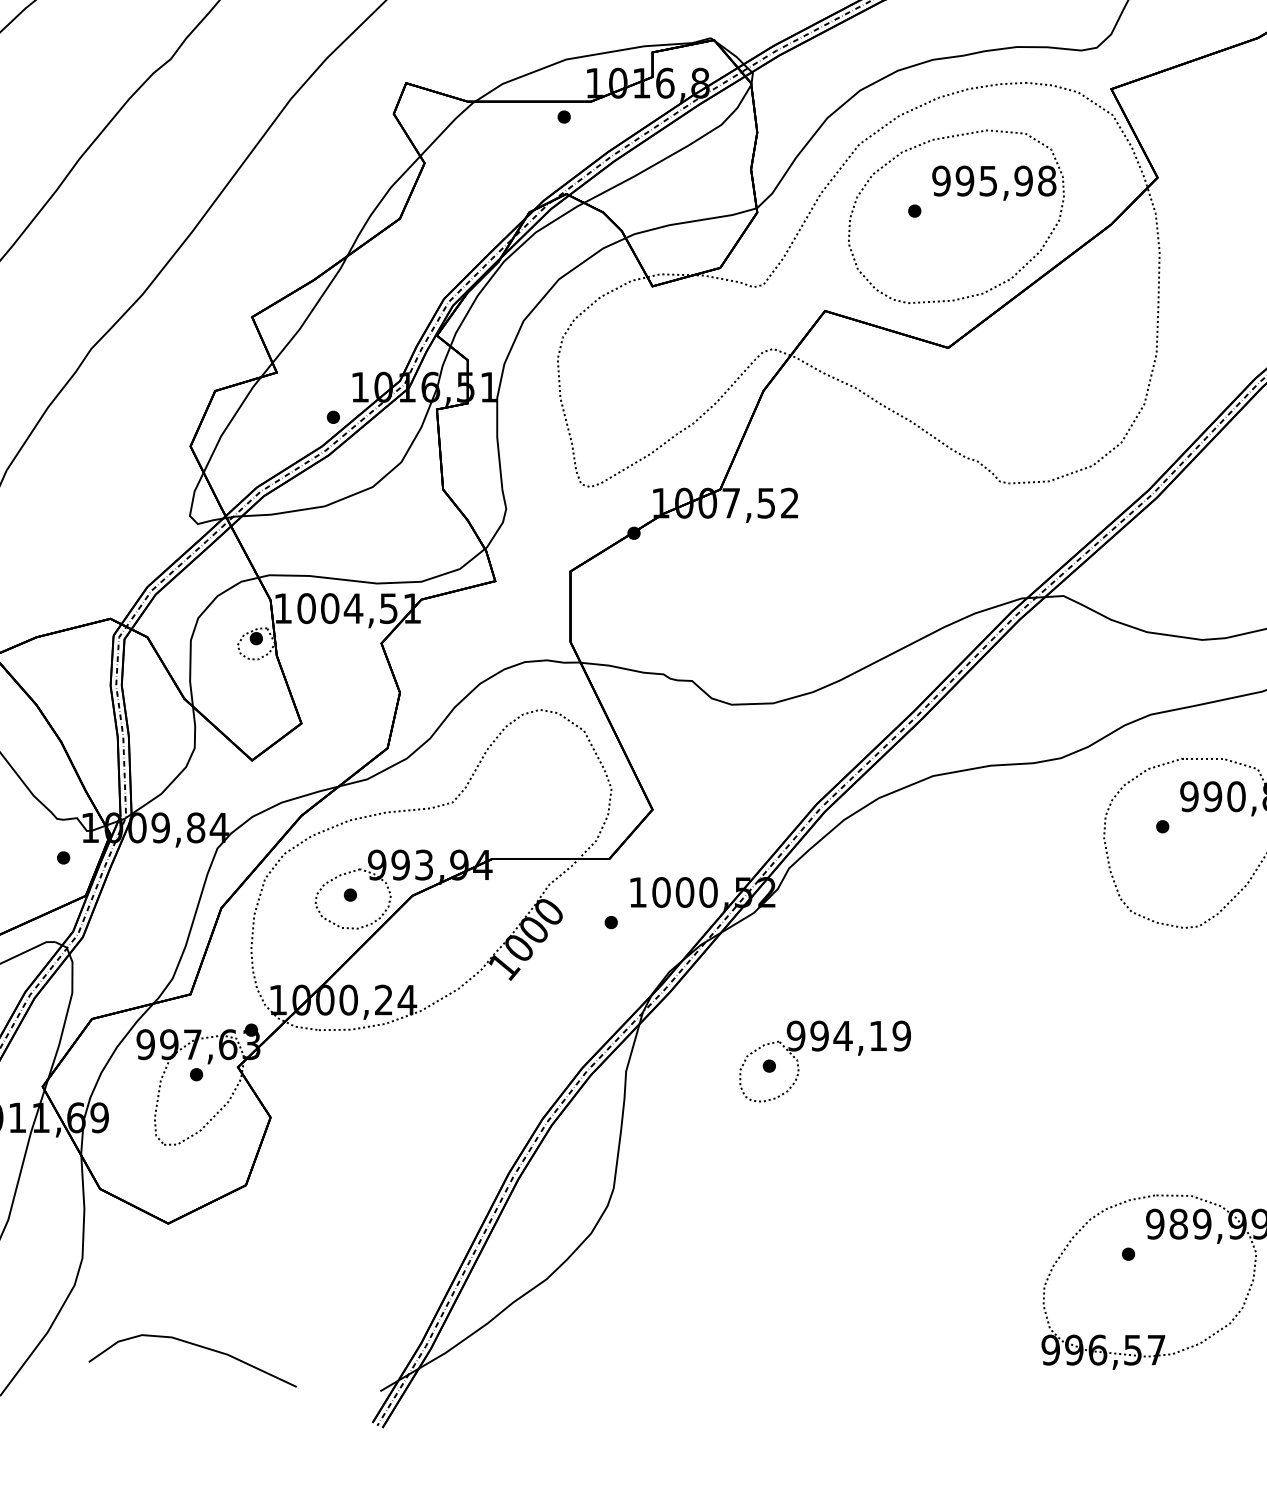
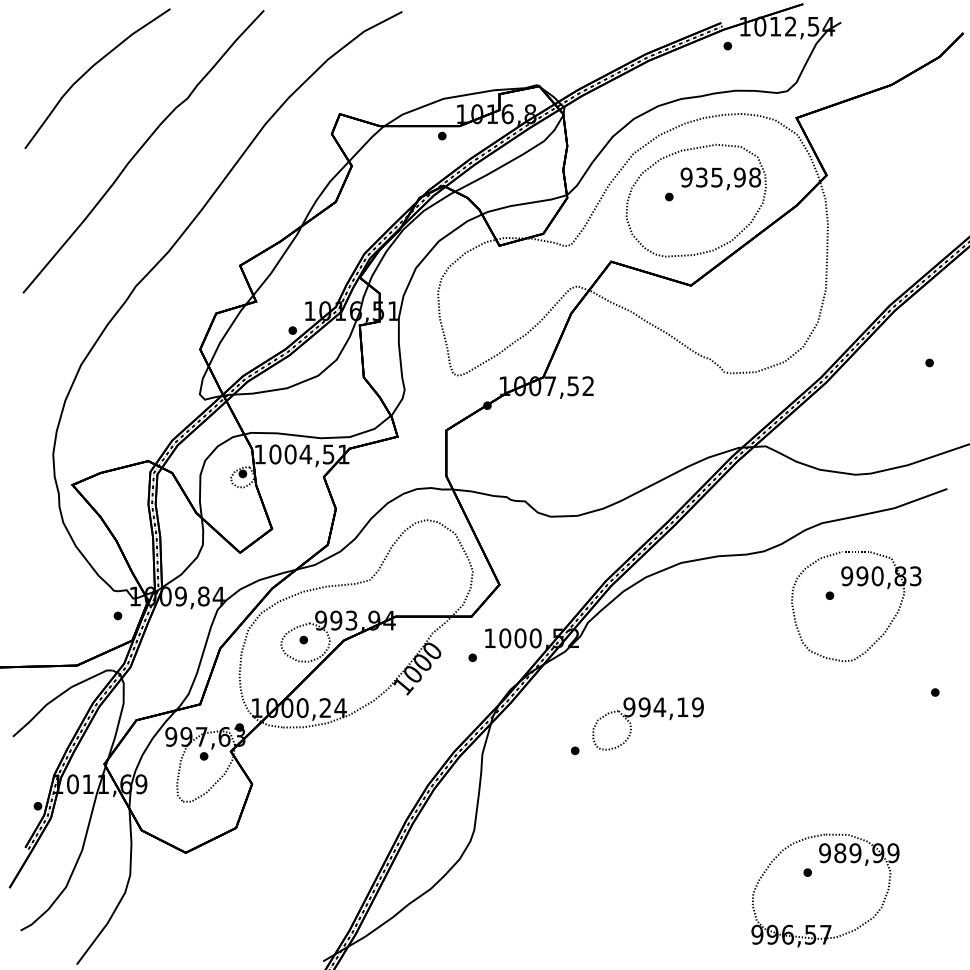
text: (964, 180) -> (701, 177), 995,98 -> 935,98
part: (819, 1051) -> (644, 717), moved
curve: (195, 1346) -> (203, 932), removed

